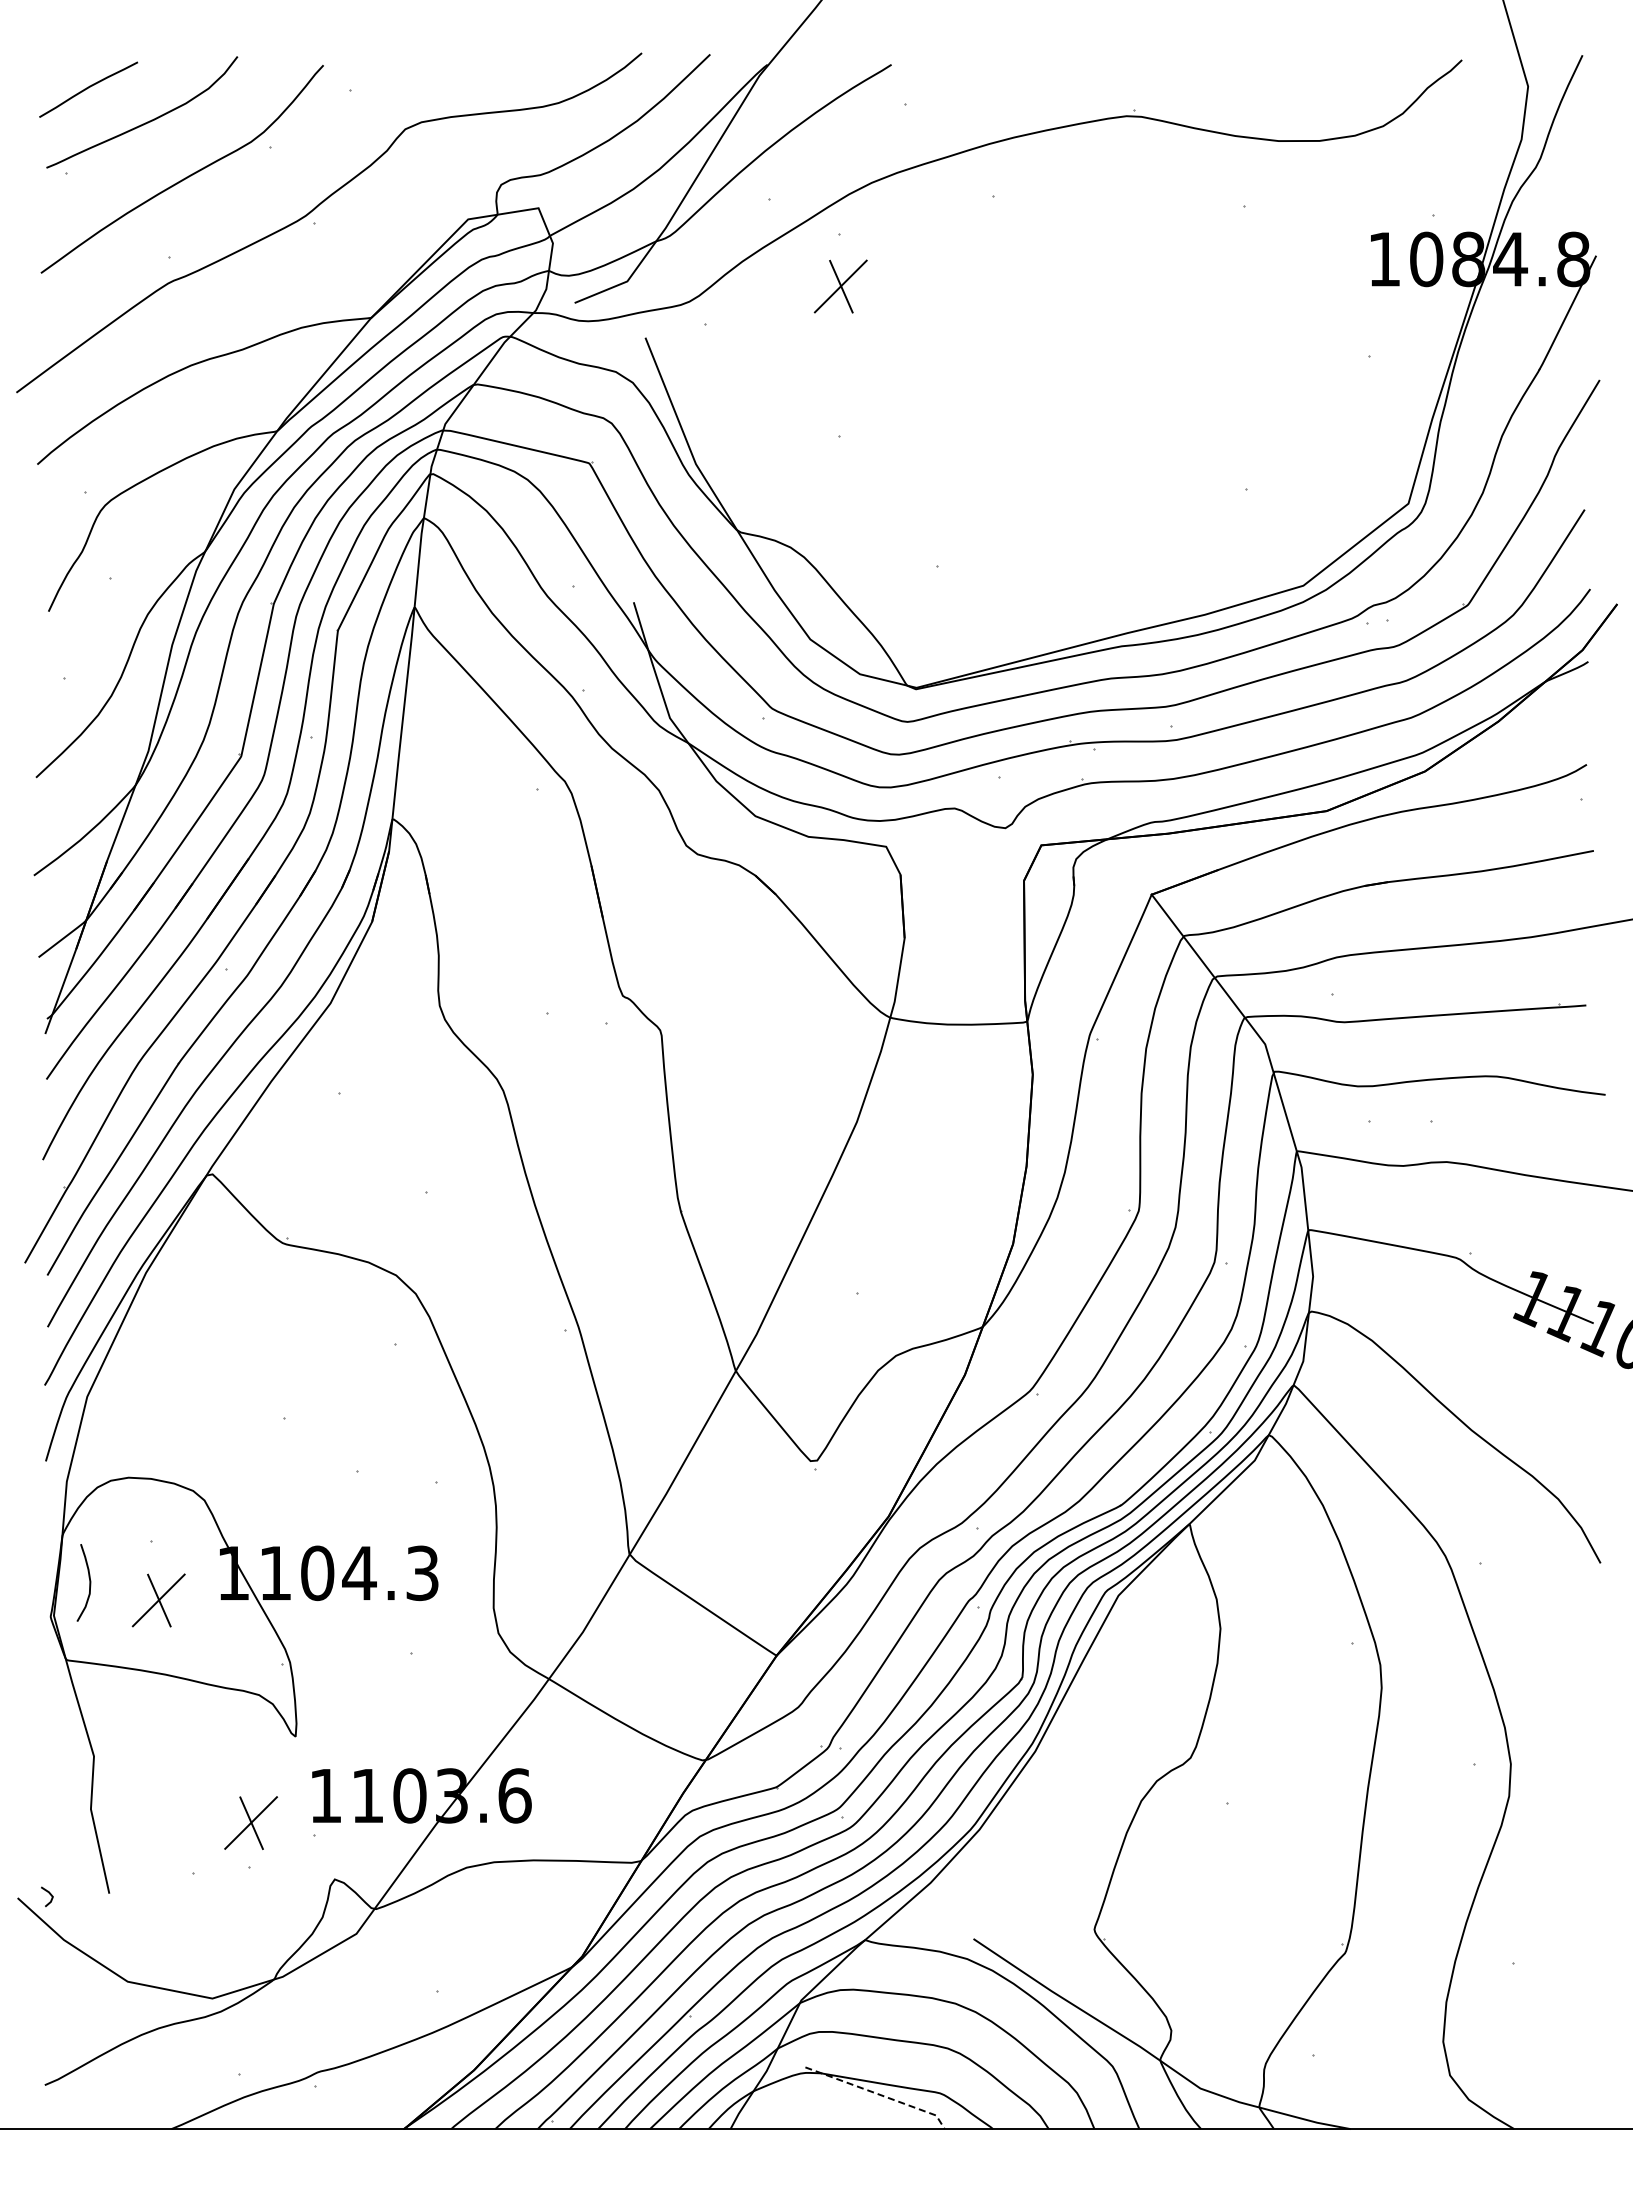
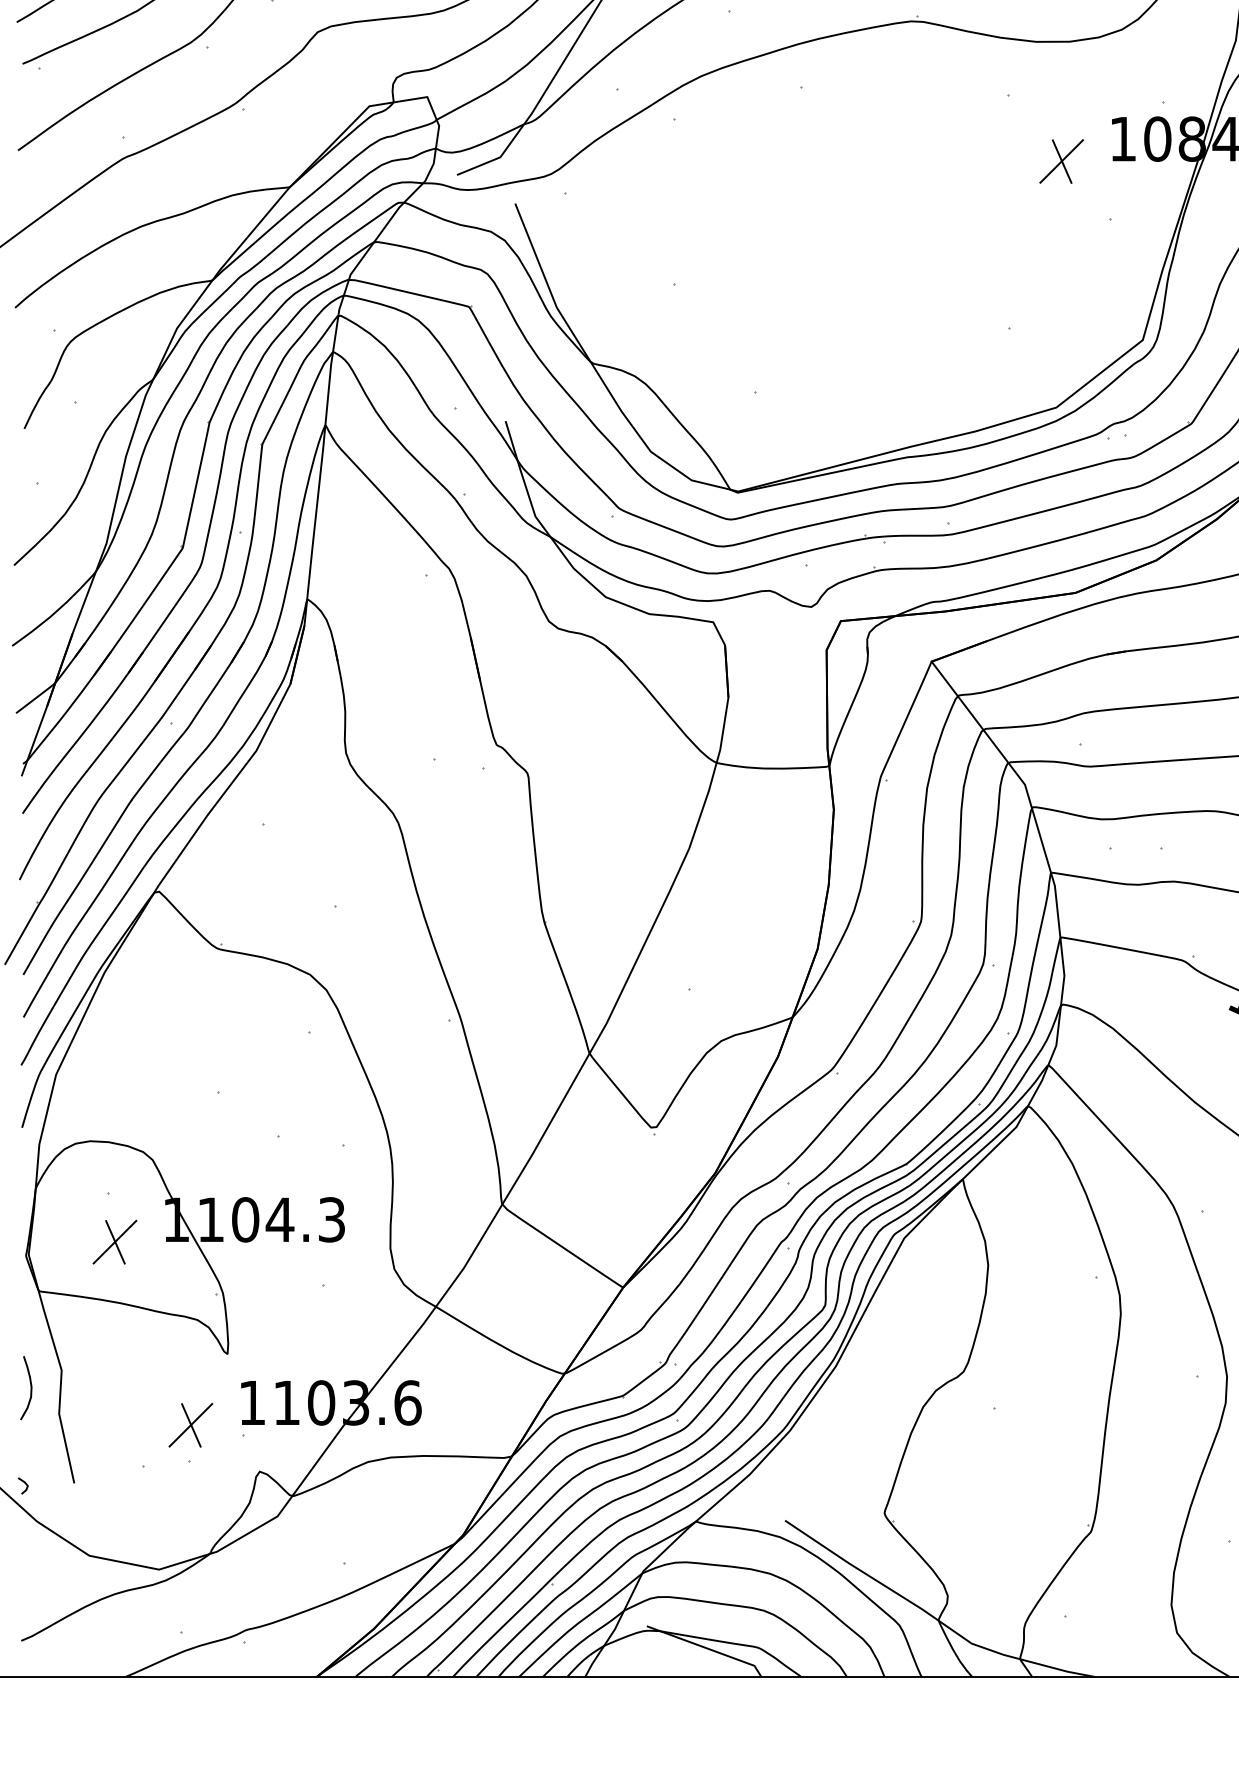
part: (840, 286) -> (1061, 161), moved
curve: (89, 1582) -> (30, 1387), moved
line: (879, 2094) -> (707, 1648), dashed -> solid

